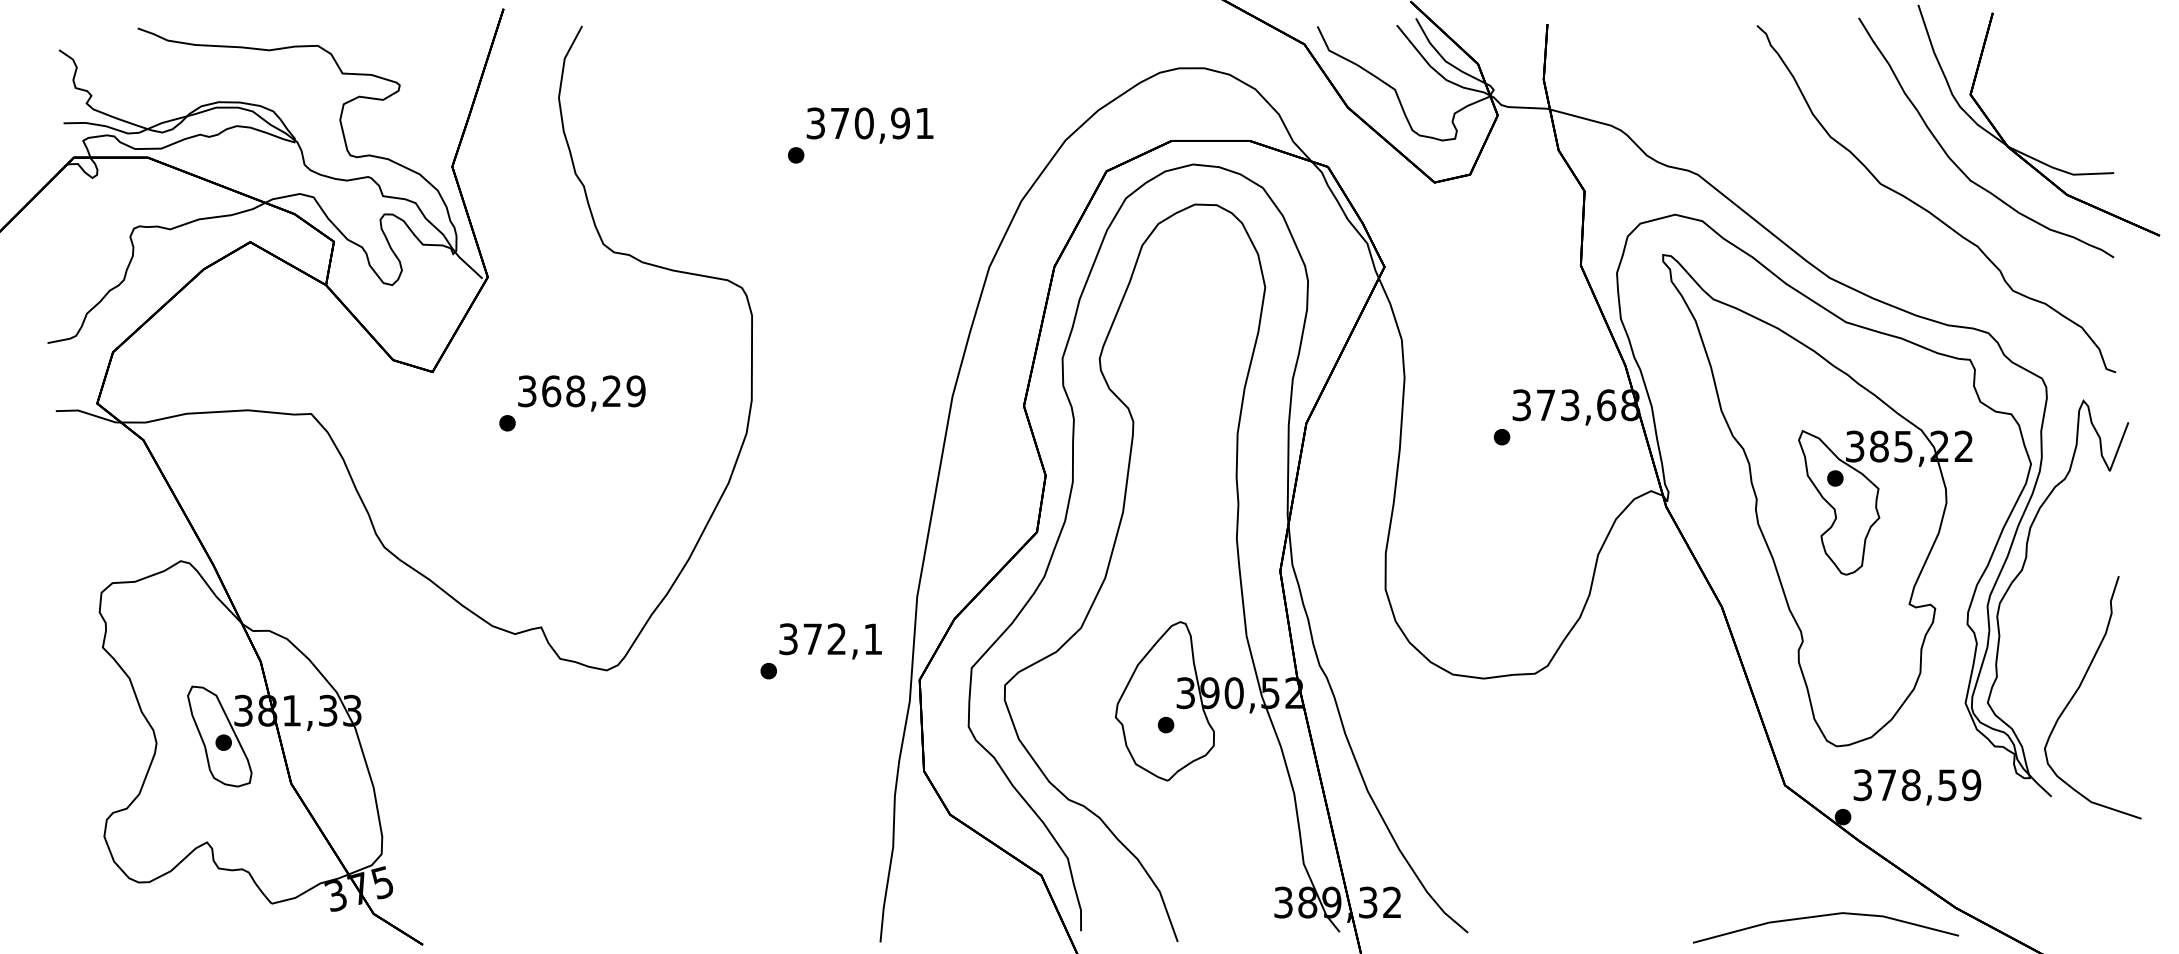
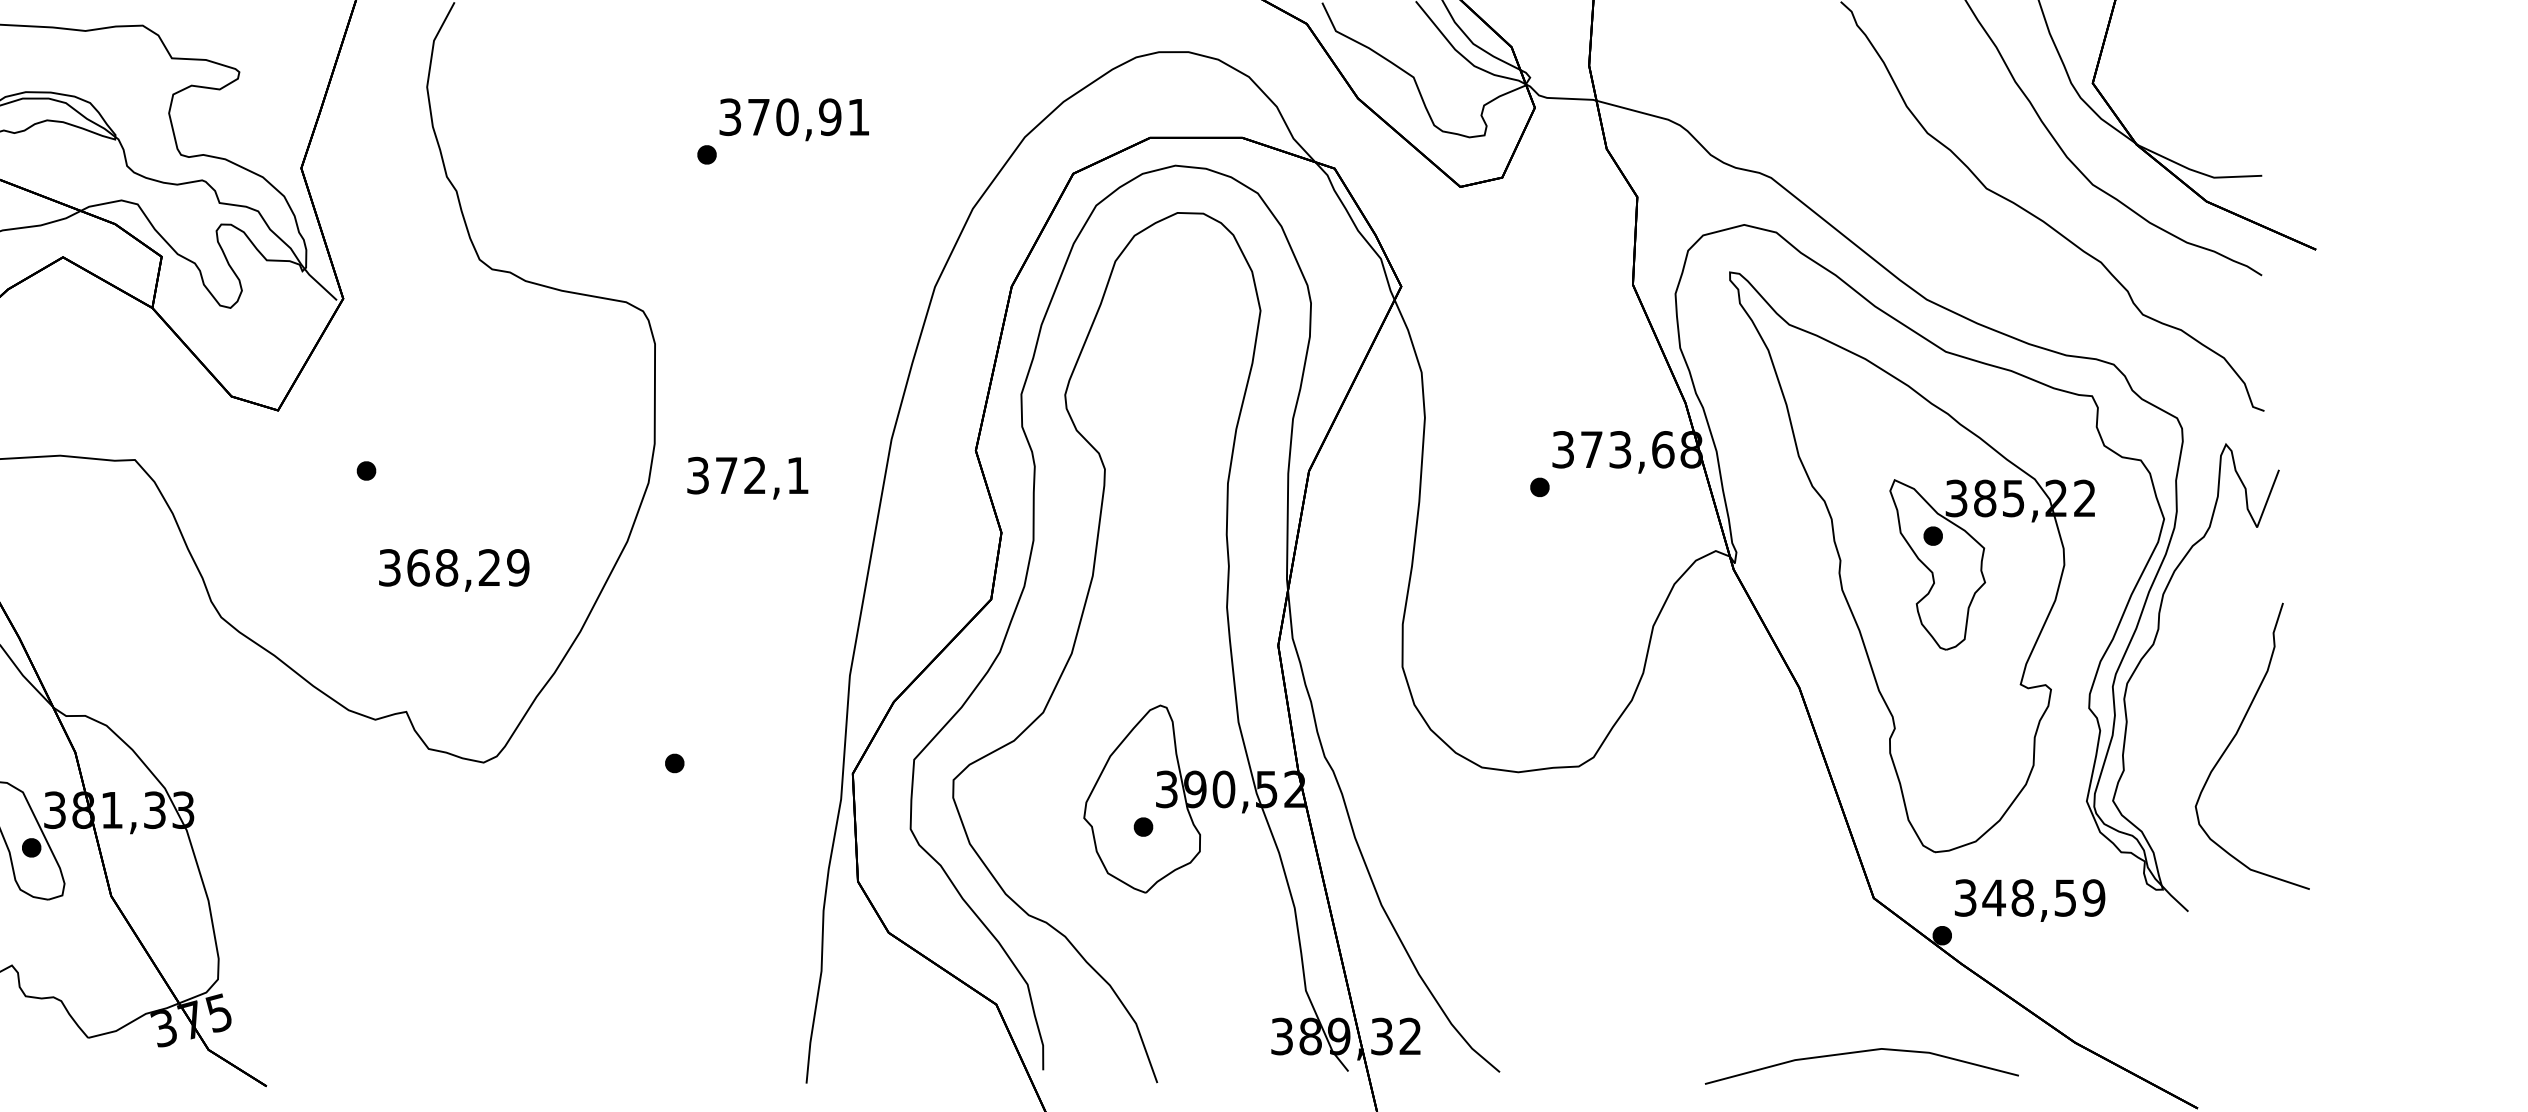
text: (581, 393) -> (453, 570), moved
text: (830, 641) -> (747, 478), moved
curve: (2080, 687) -> (2237, 734), moved
text: (1886, 784) -> (1993, 897), 378,59 -> 348,59
line: (1825, 916) -> (1861, 1052), moved

